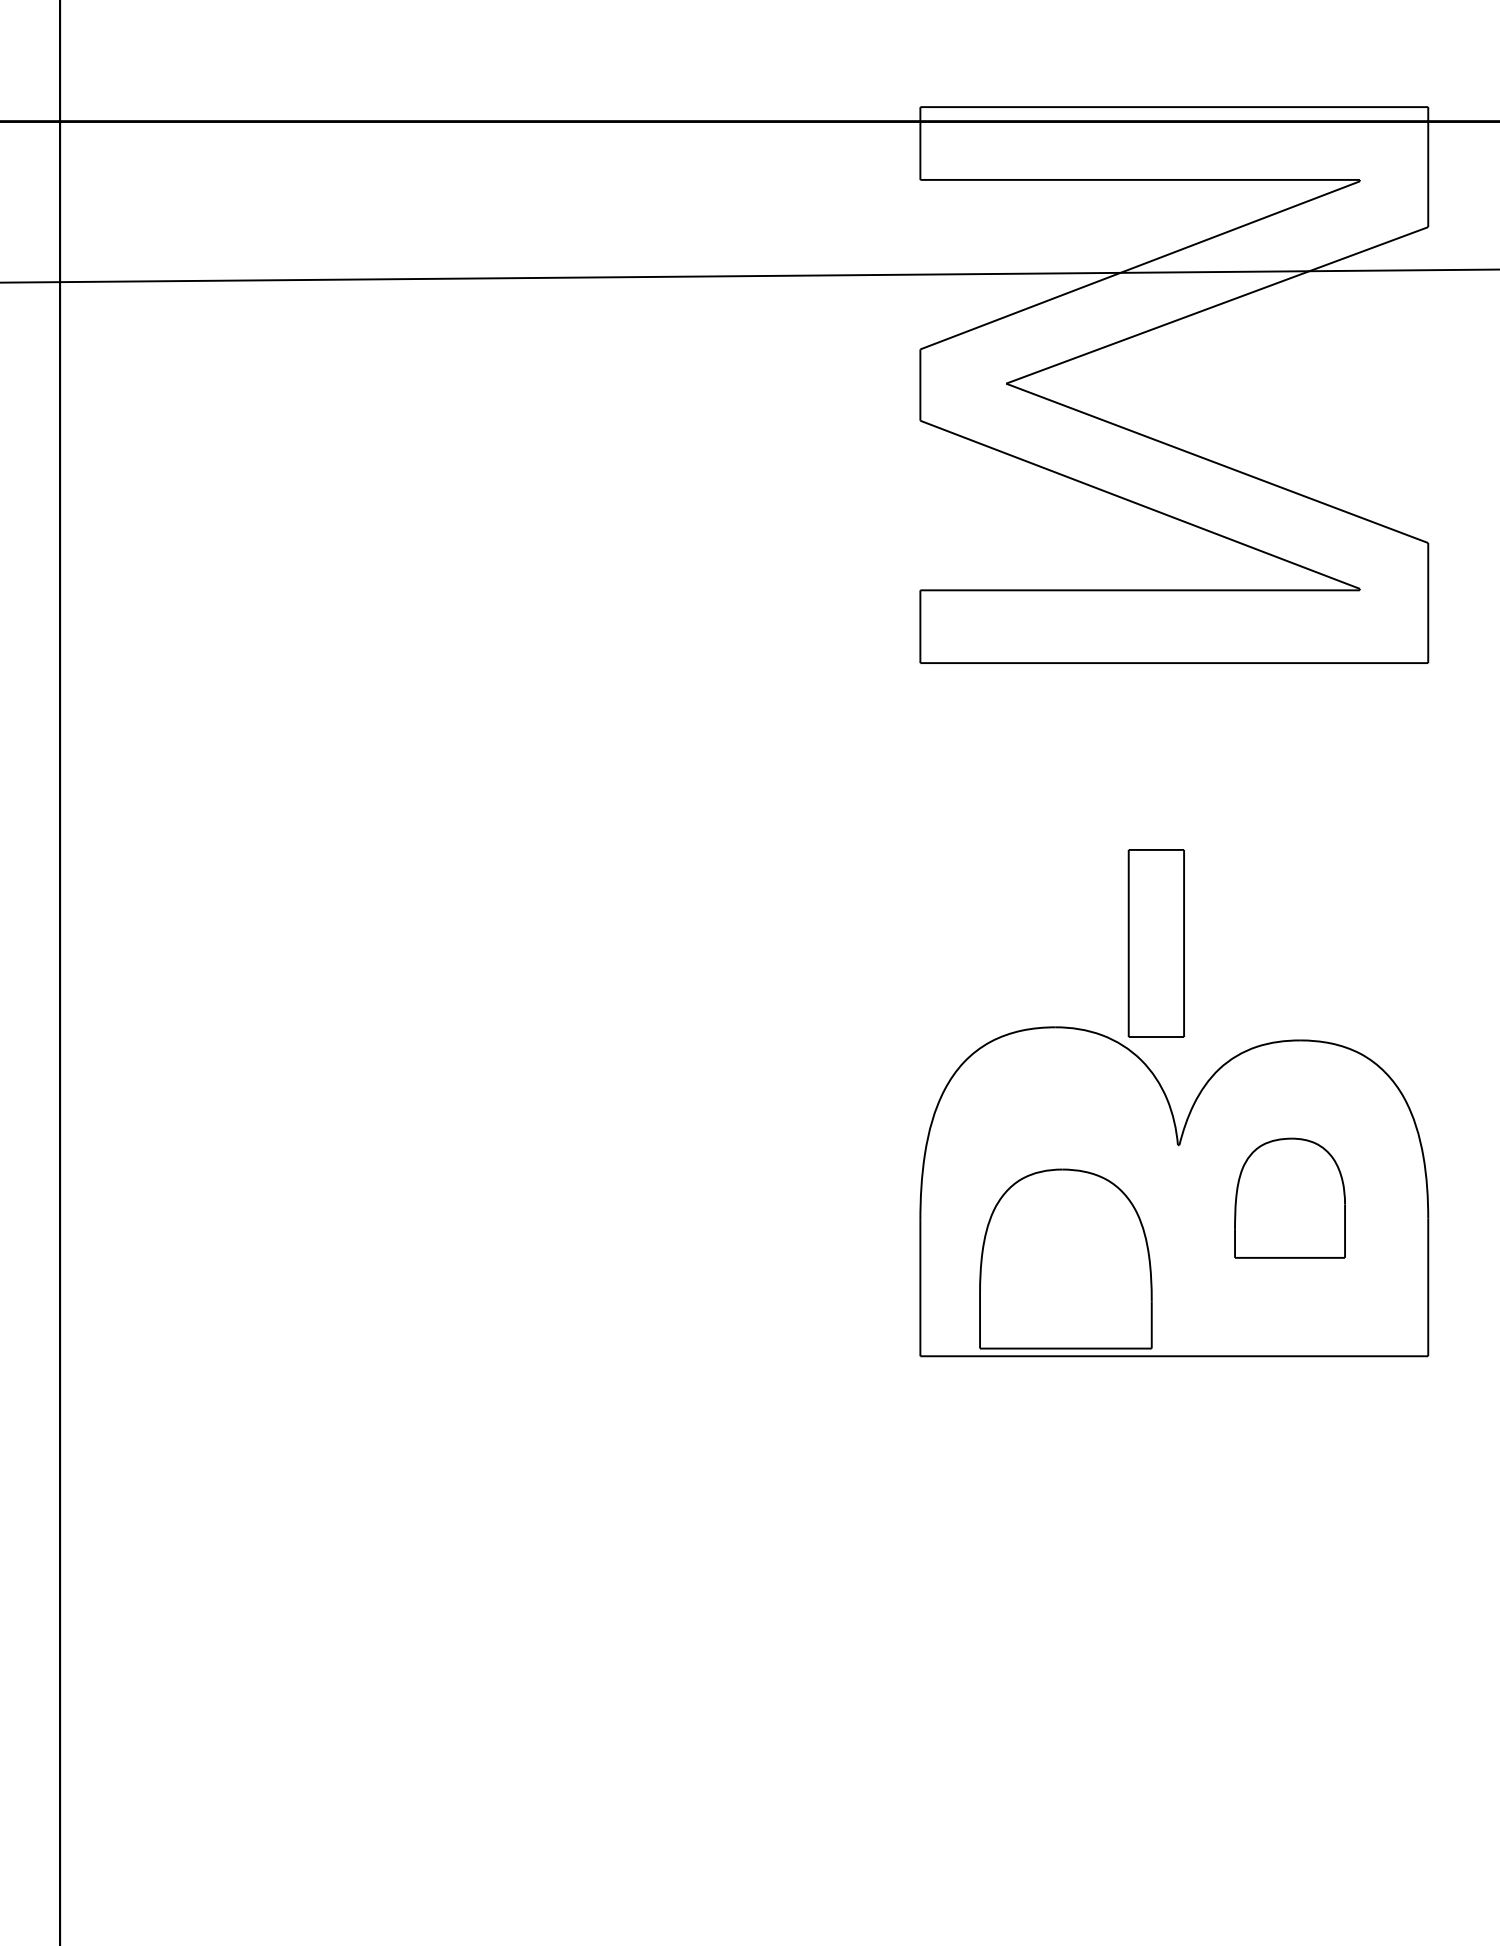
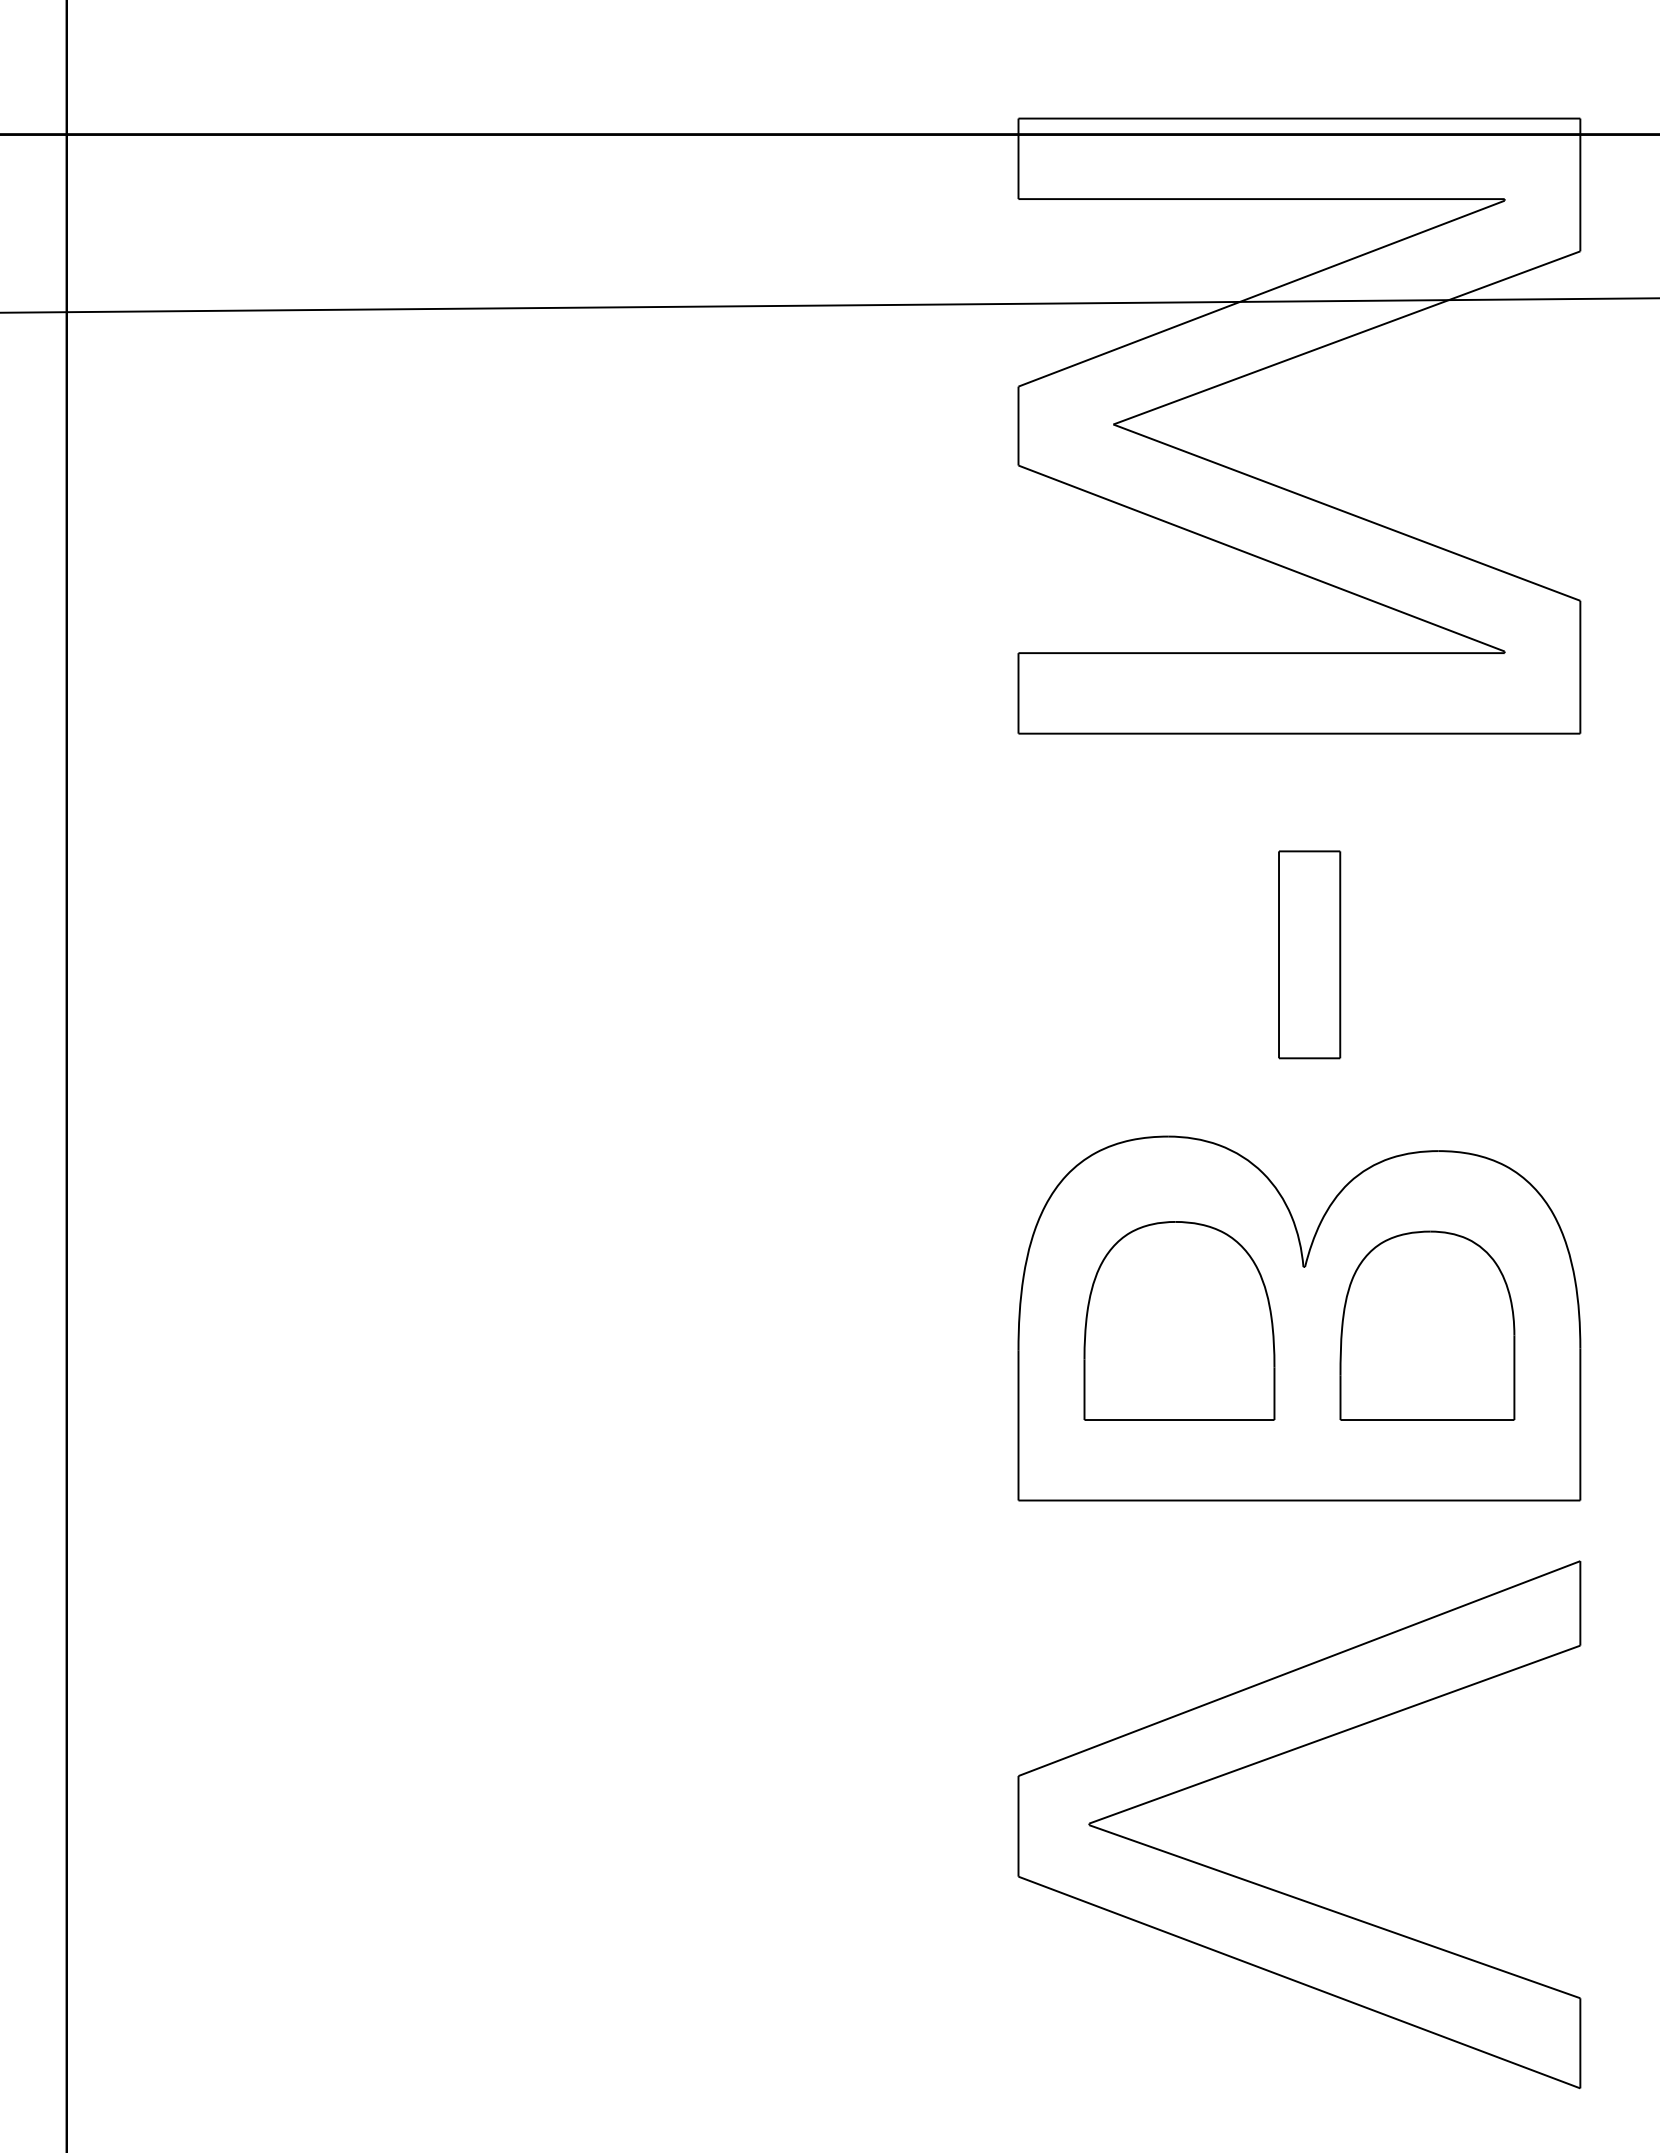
part: (1156, 943) -> (1309, 954), moved
part: (1290, 1198) -> (1427, 1325), size x1.43
part: (1065, 1258) -> (1179, 1320), moved
part: (1155, 1708) -> (1278, 1890), added

